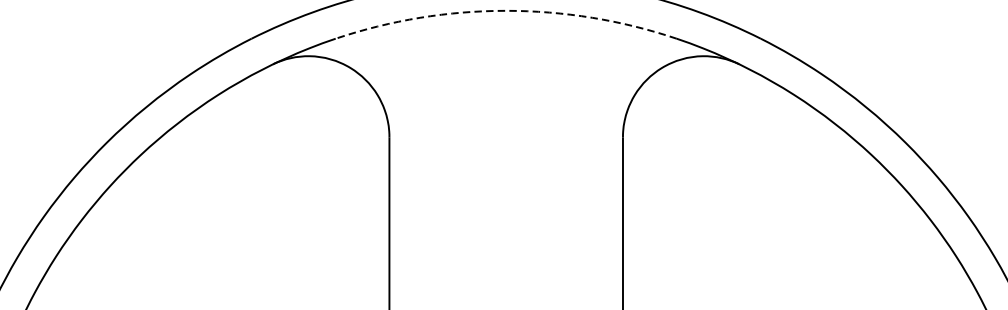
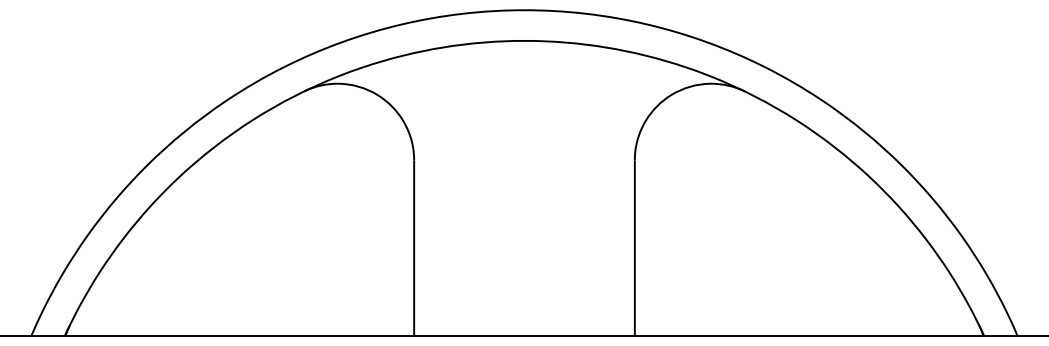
arc: (506, 10) -> (524, 40), dashed -> solid

